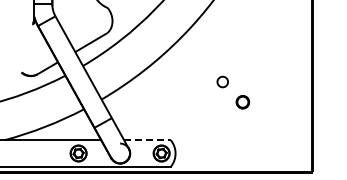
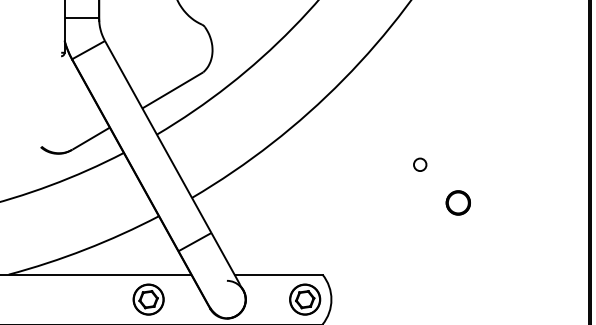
circle: (222, 81) -> (419, 163), size x0.62
line: (148, 140) -> (280, 275), dashed -> solid

